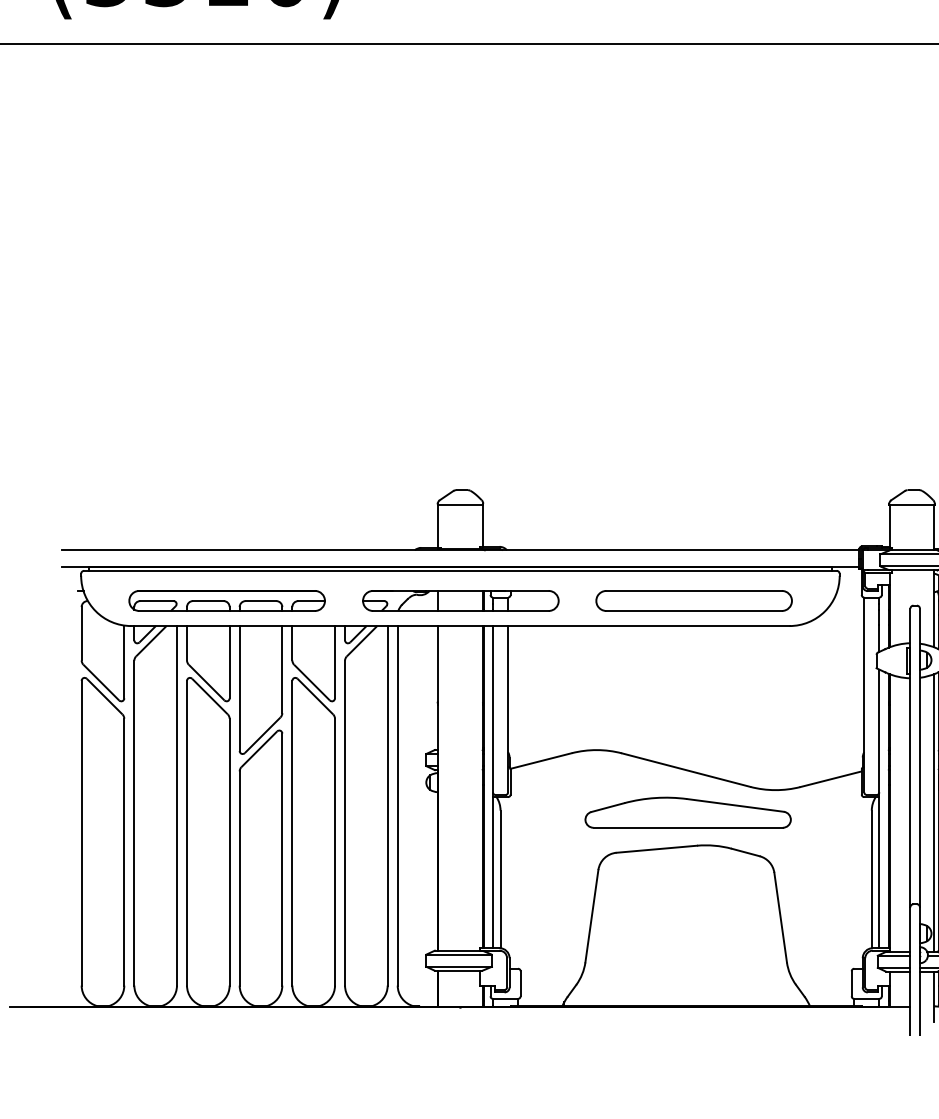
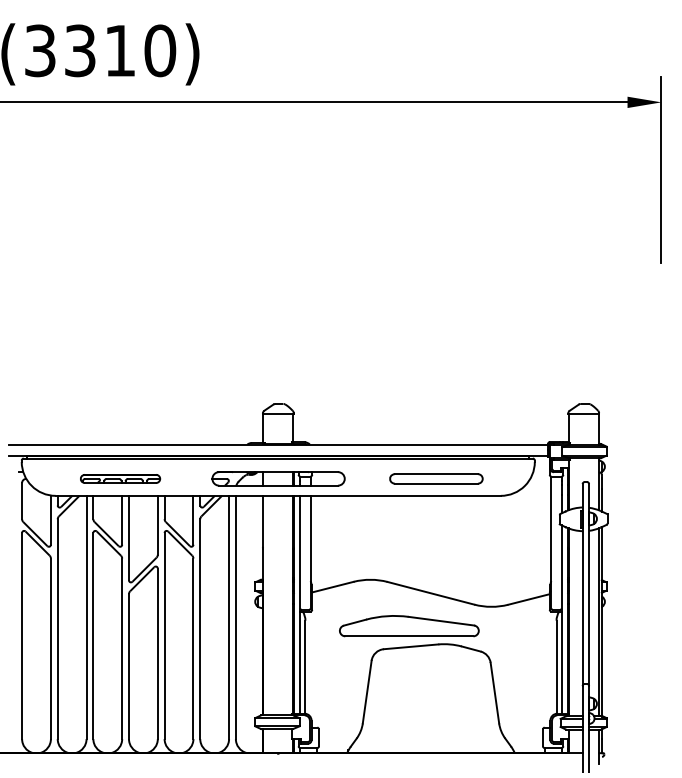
part: (227, 600) -> (120, 478), size x0.6
part: (694, 600) -> (436, 478), size x0.7
part: (688, 813) -> (409, 626), moved

